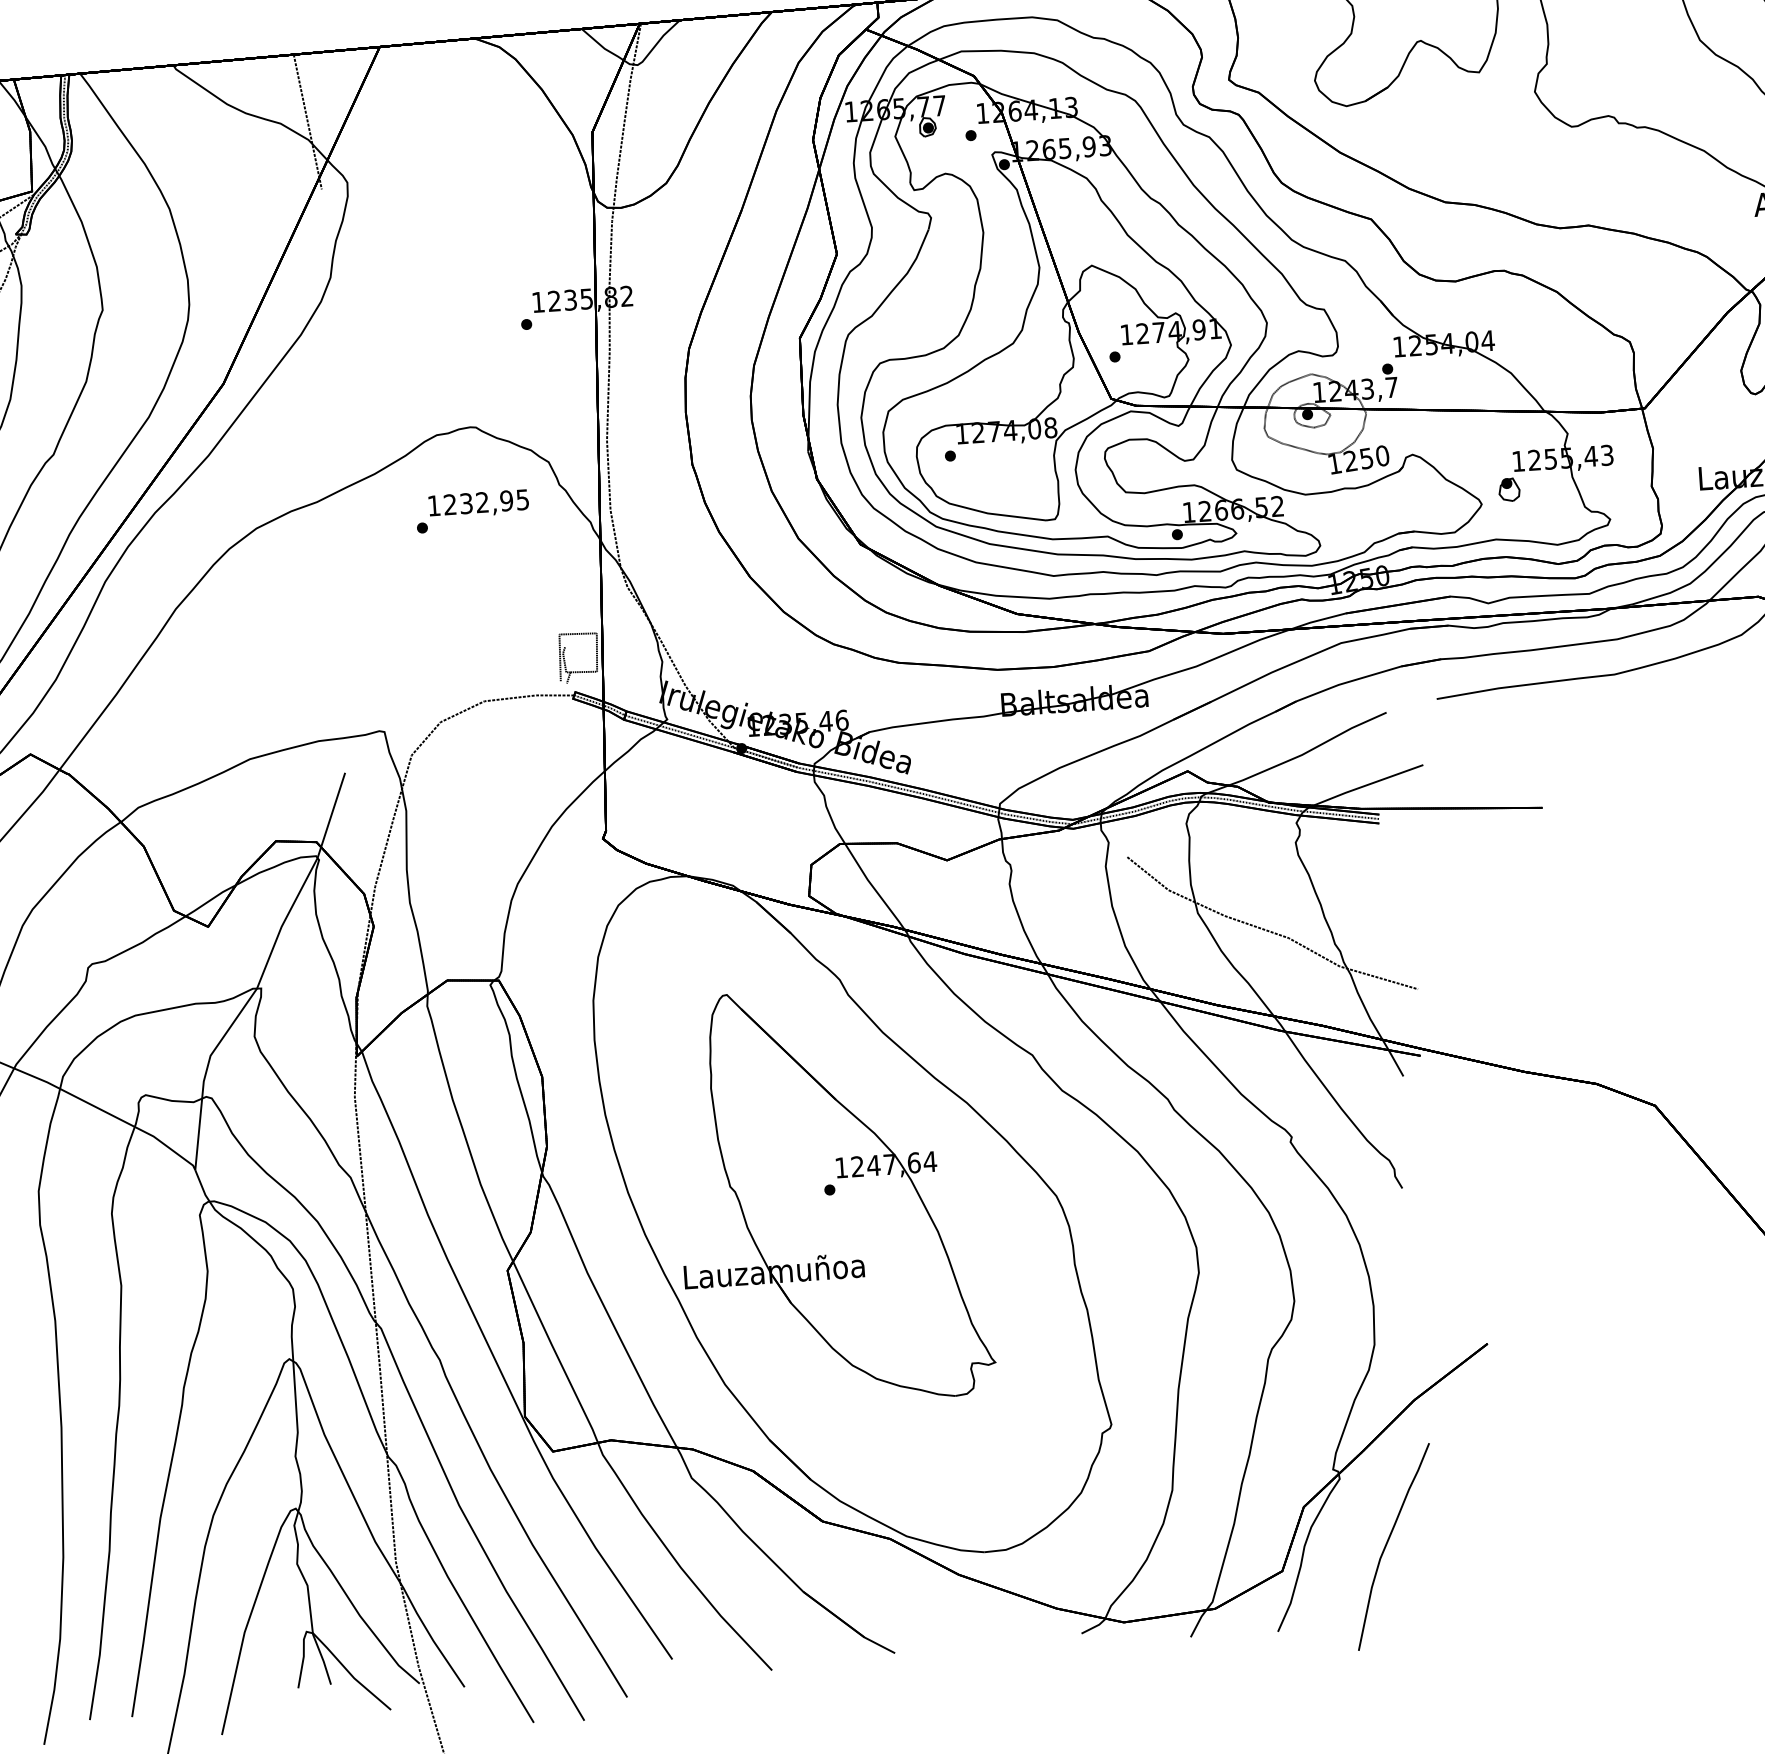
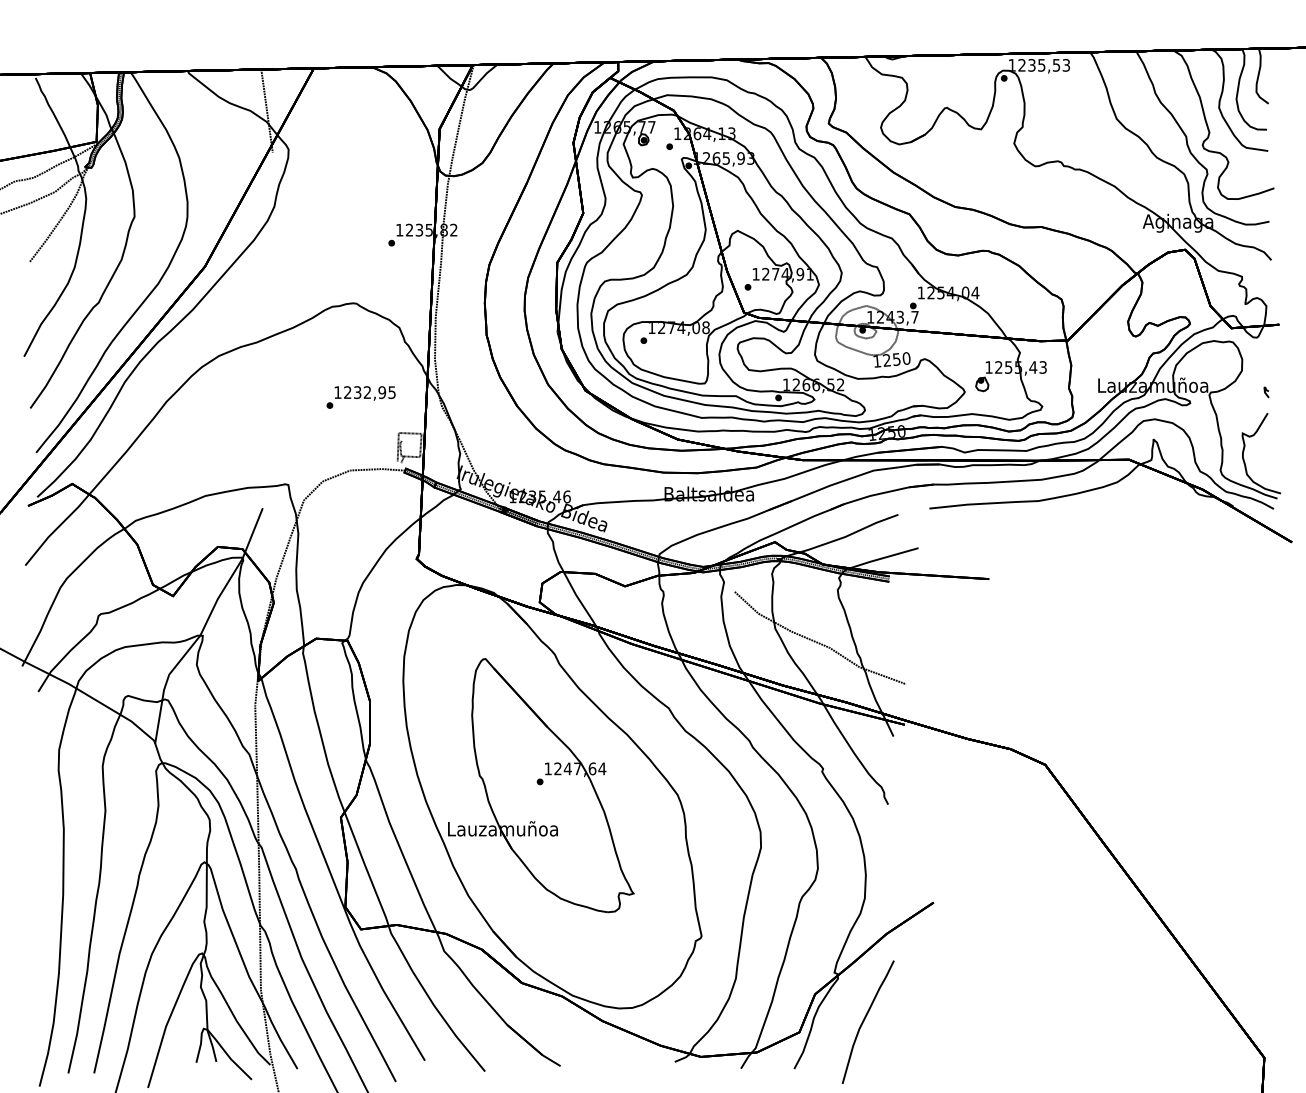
text: (471, 511) -> (360, 397), moved

